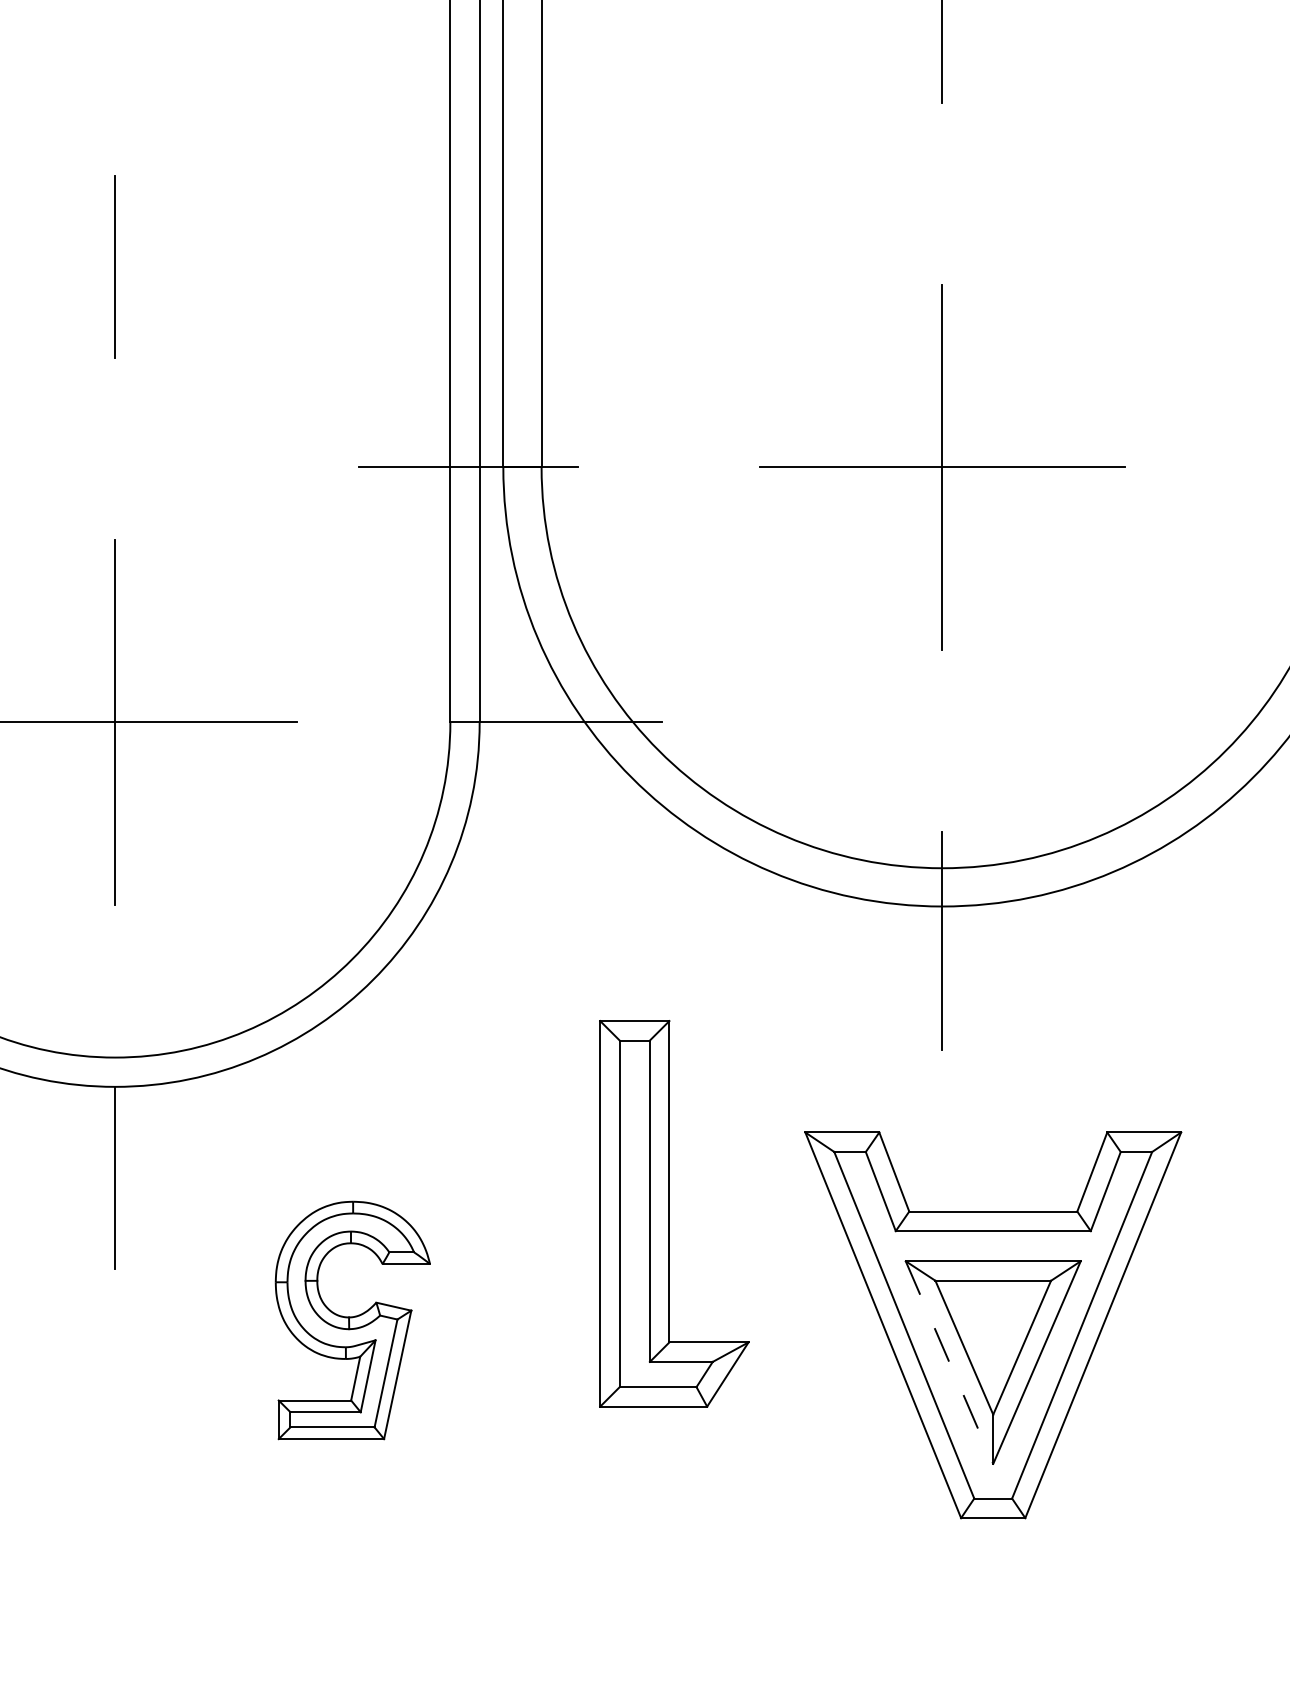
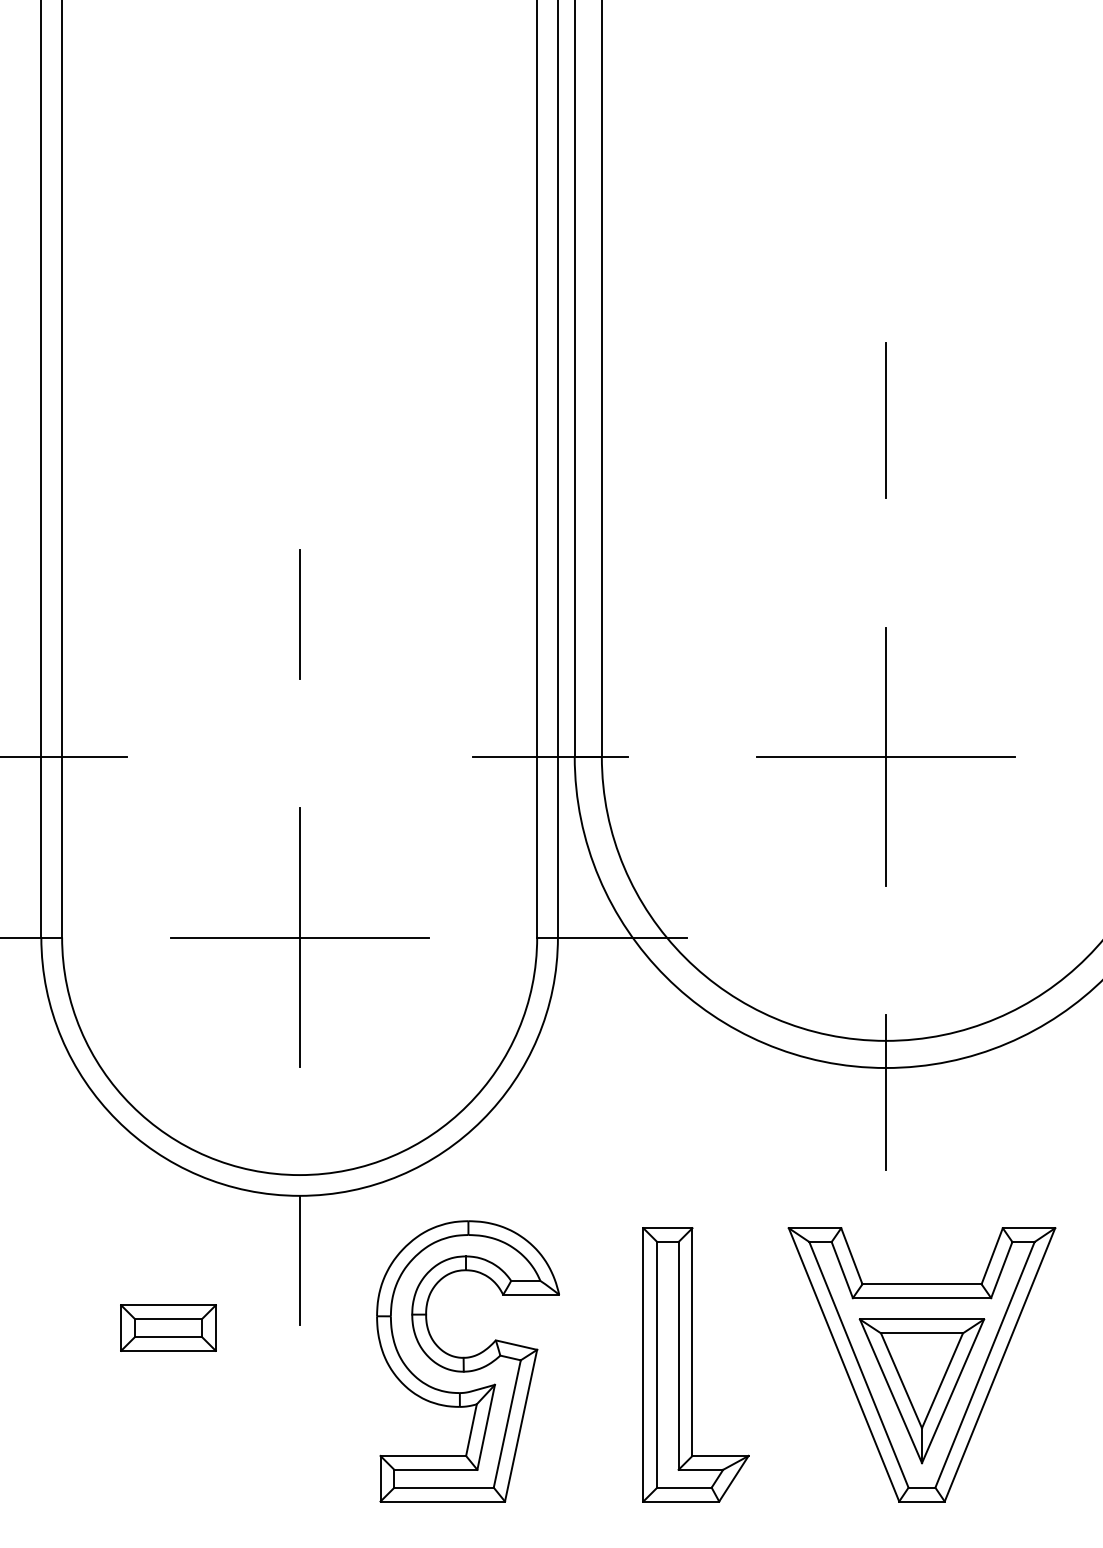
part: (673, 1213) -> (695, 1364), moved
part: (352, 1320) -> (467, 1361), size x1.67
line: (950, 1362) -> (891, 1391), dashed -> solid

